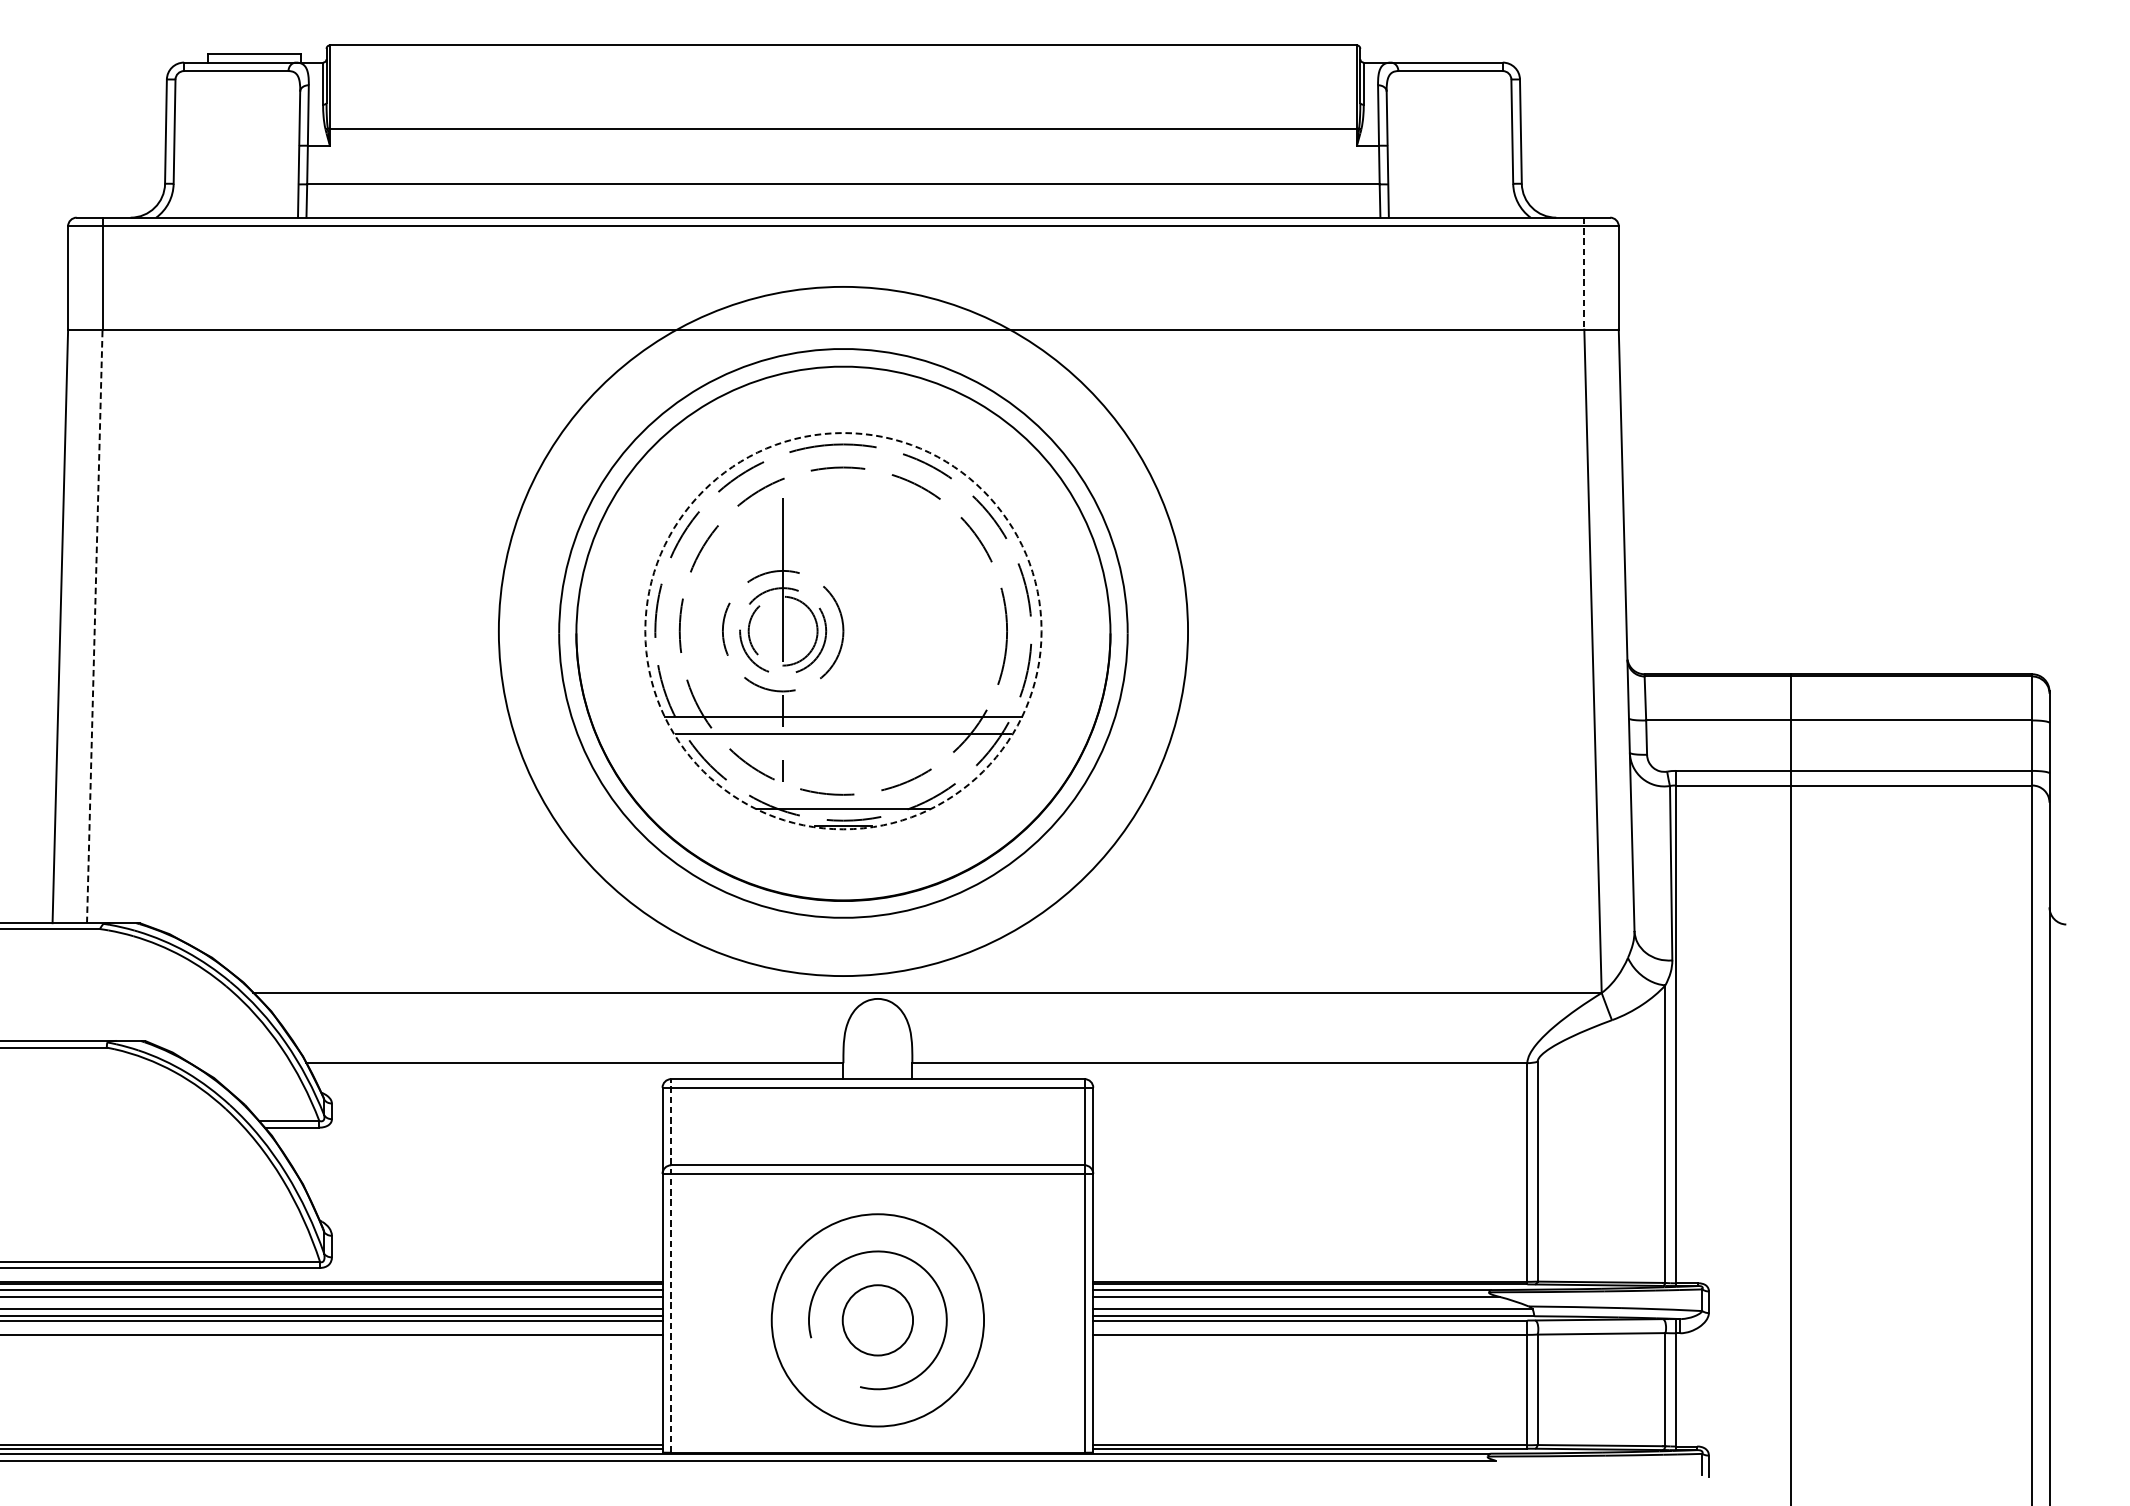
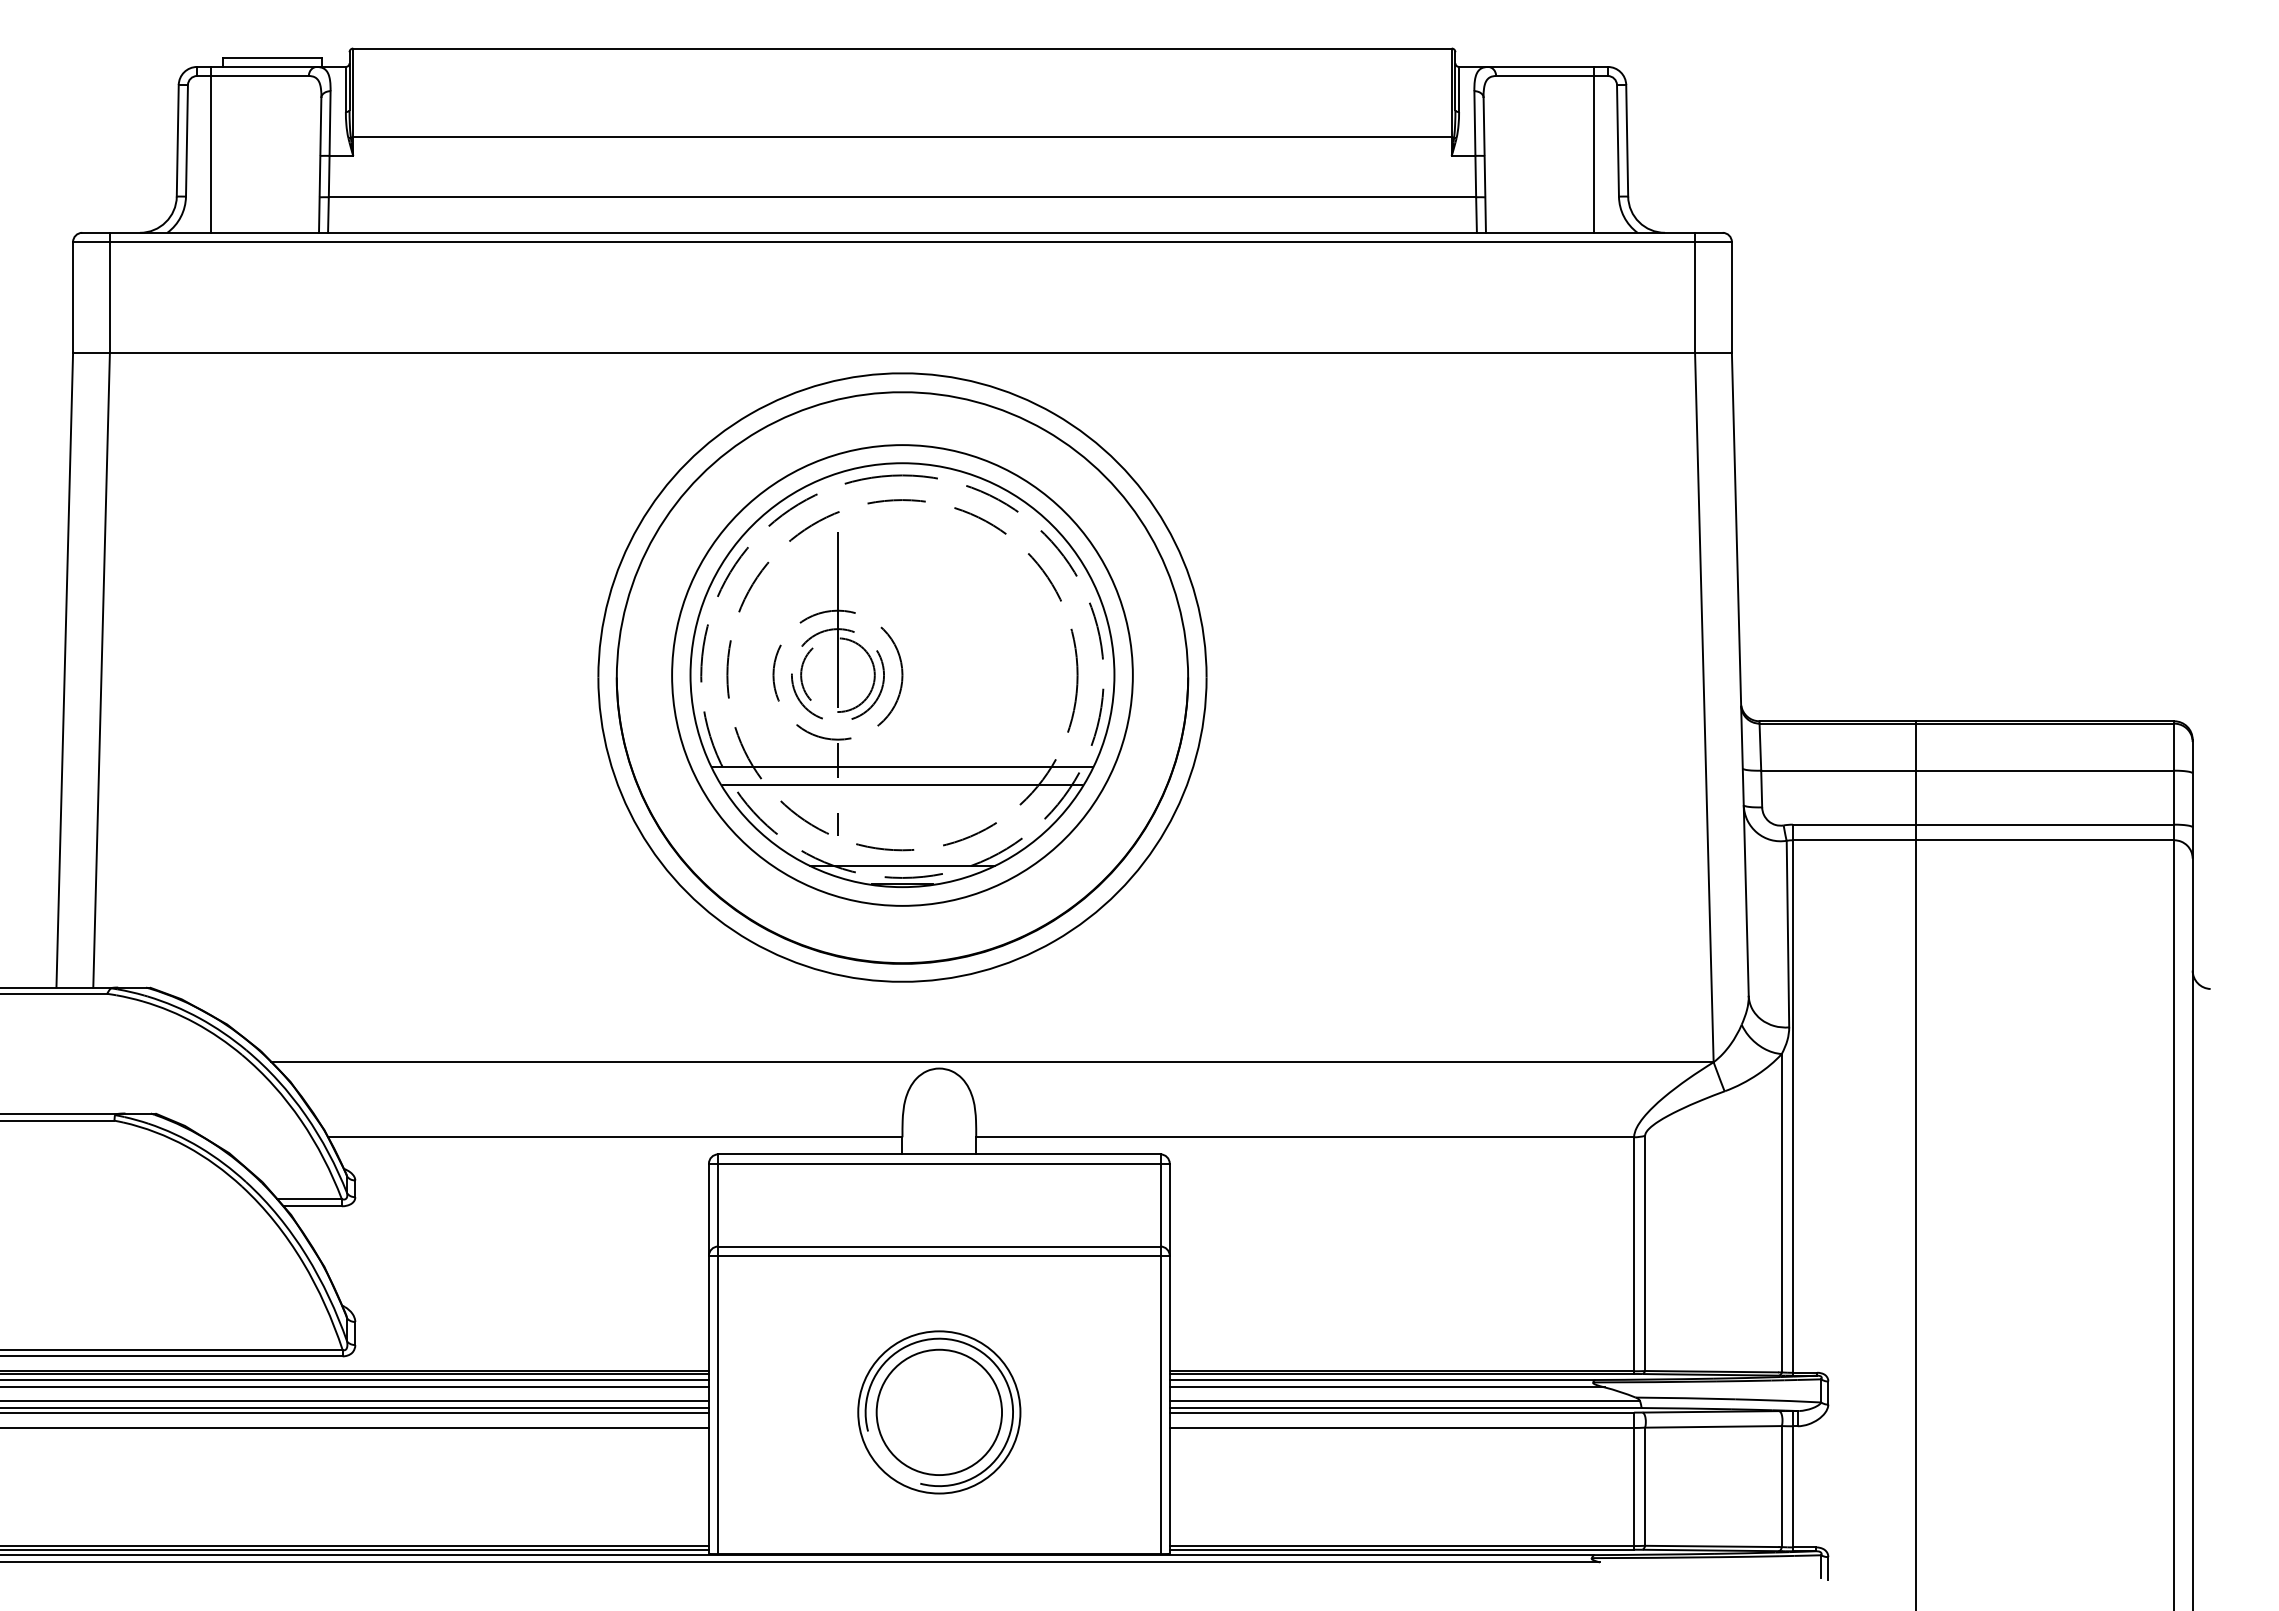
line: (197, 139) -> (211, 149), added
line: (1489, 139) -> (1593, 149), added
line: (1584, 273) -> (1695, 292), dashed -> solid
line: (94, 626) -> (101, 670), dashed -> solid
circle: (843, 631) -> (902, 675), dashed -> solid
circle: (843, 631) -> (902, 675), size x0.62
line: (671, 1266) -> (718, 1354), dashed -> solid
circle: (878, 1320) -> (939, 1412), size x0.71
circle: (878, 1320) -> (939, 1412), size x1.67

